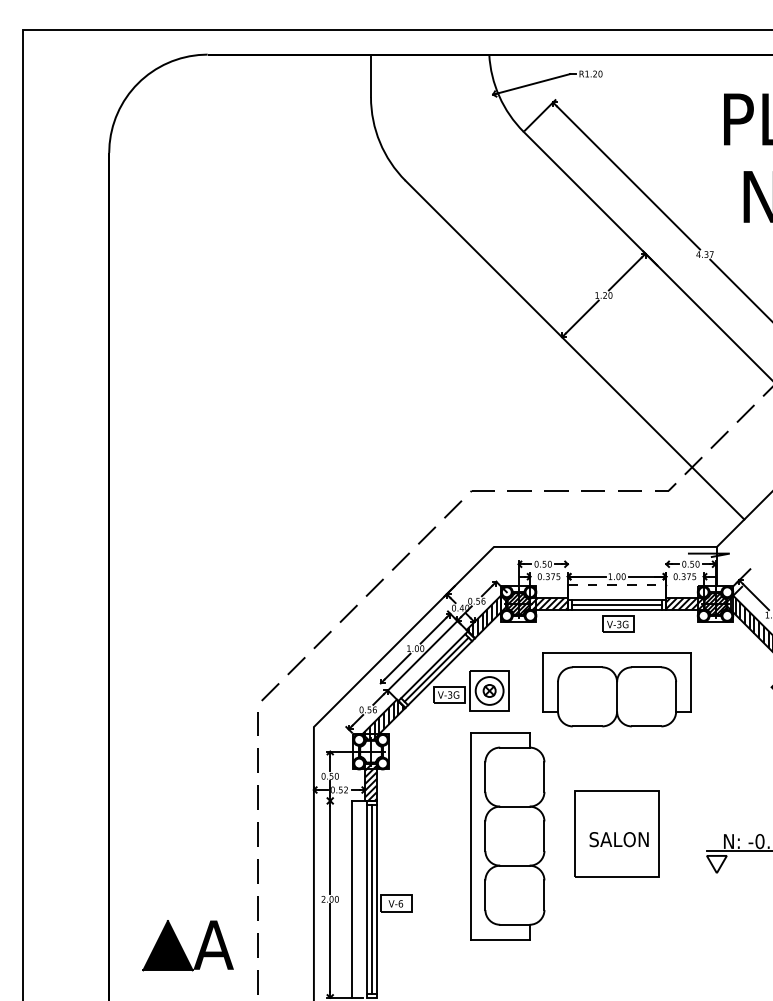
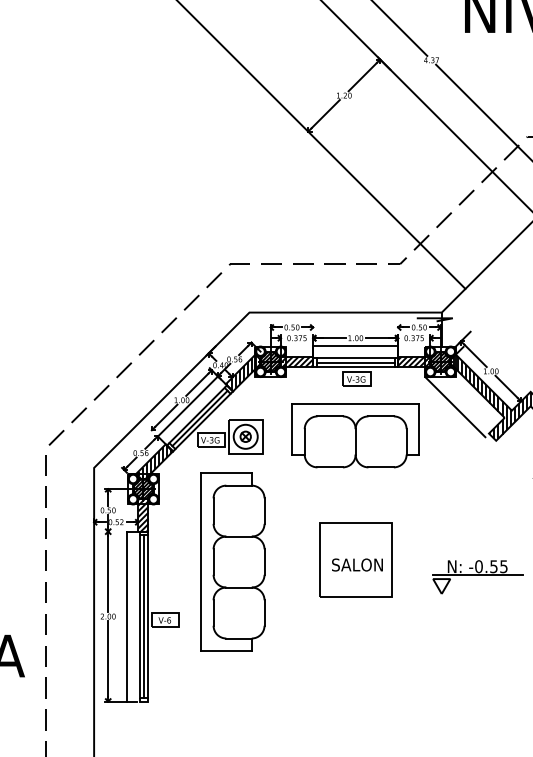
line: (617, 585) -> (356, 345), dashed -> solid
line: (732, 656) -> (455, 407), added
hatch: (370, 751) -> (142, 489), added
part: (507, 836) -> (232, 562), moved

